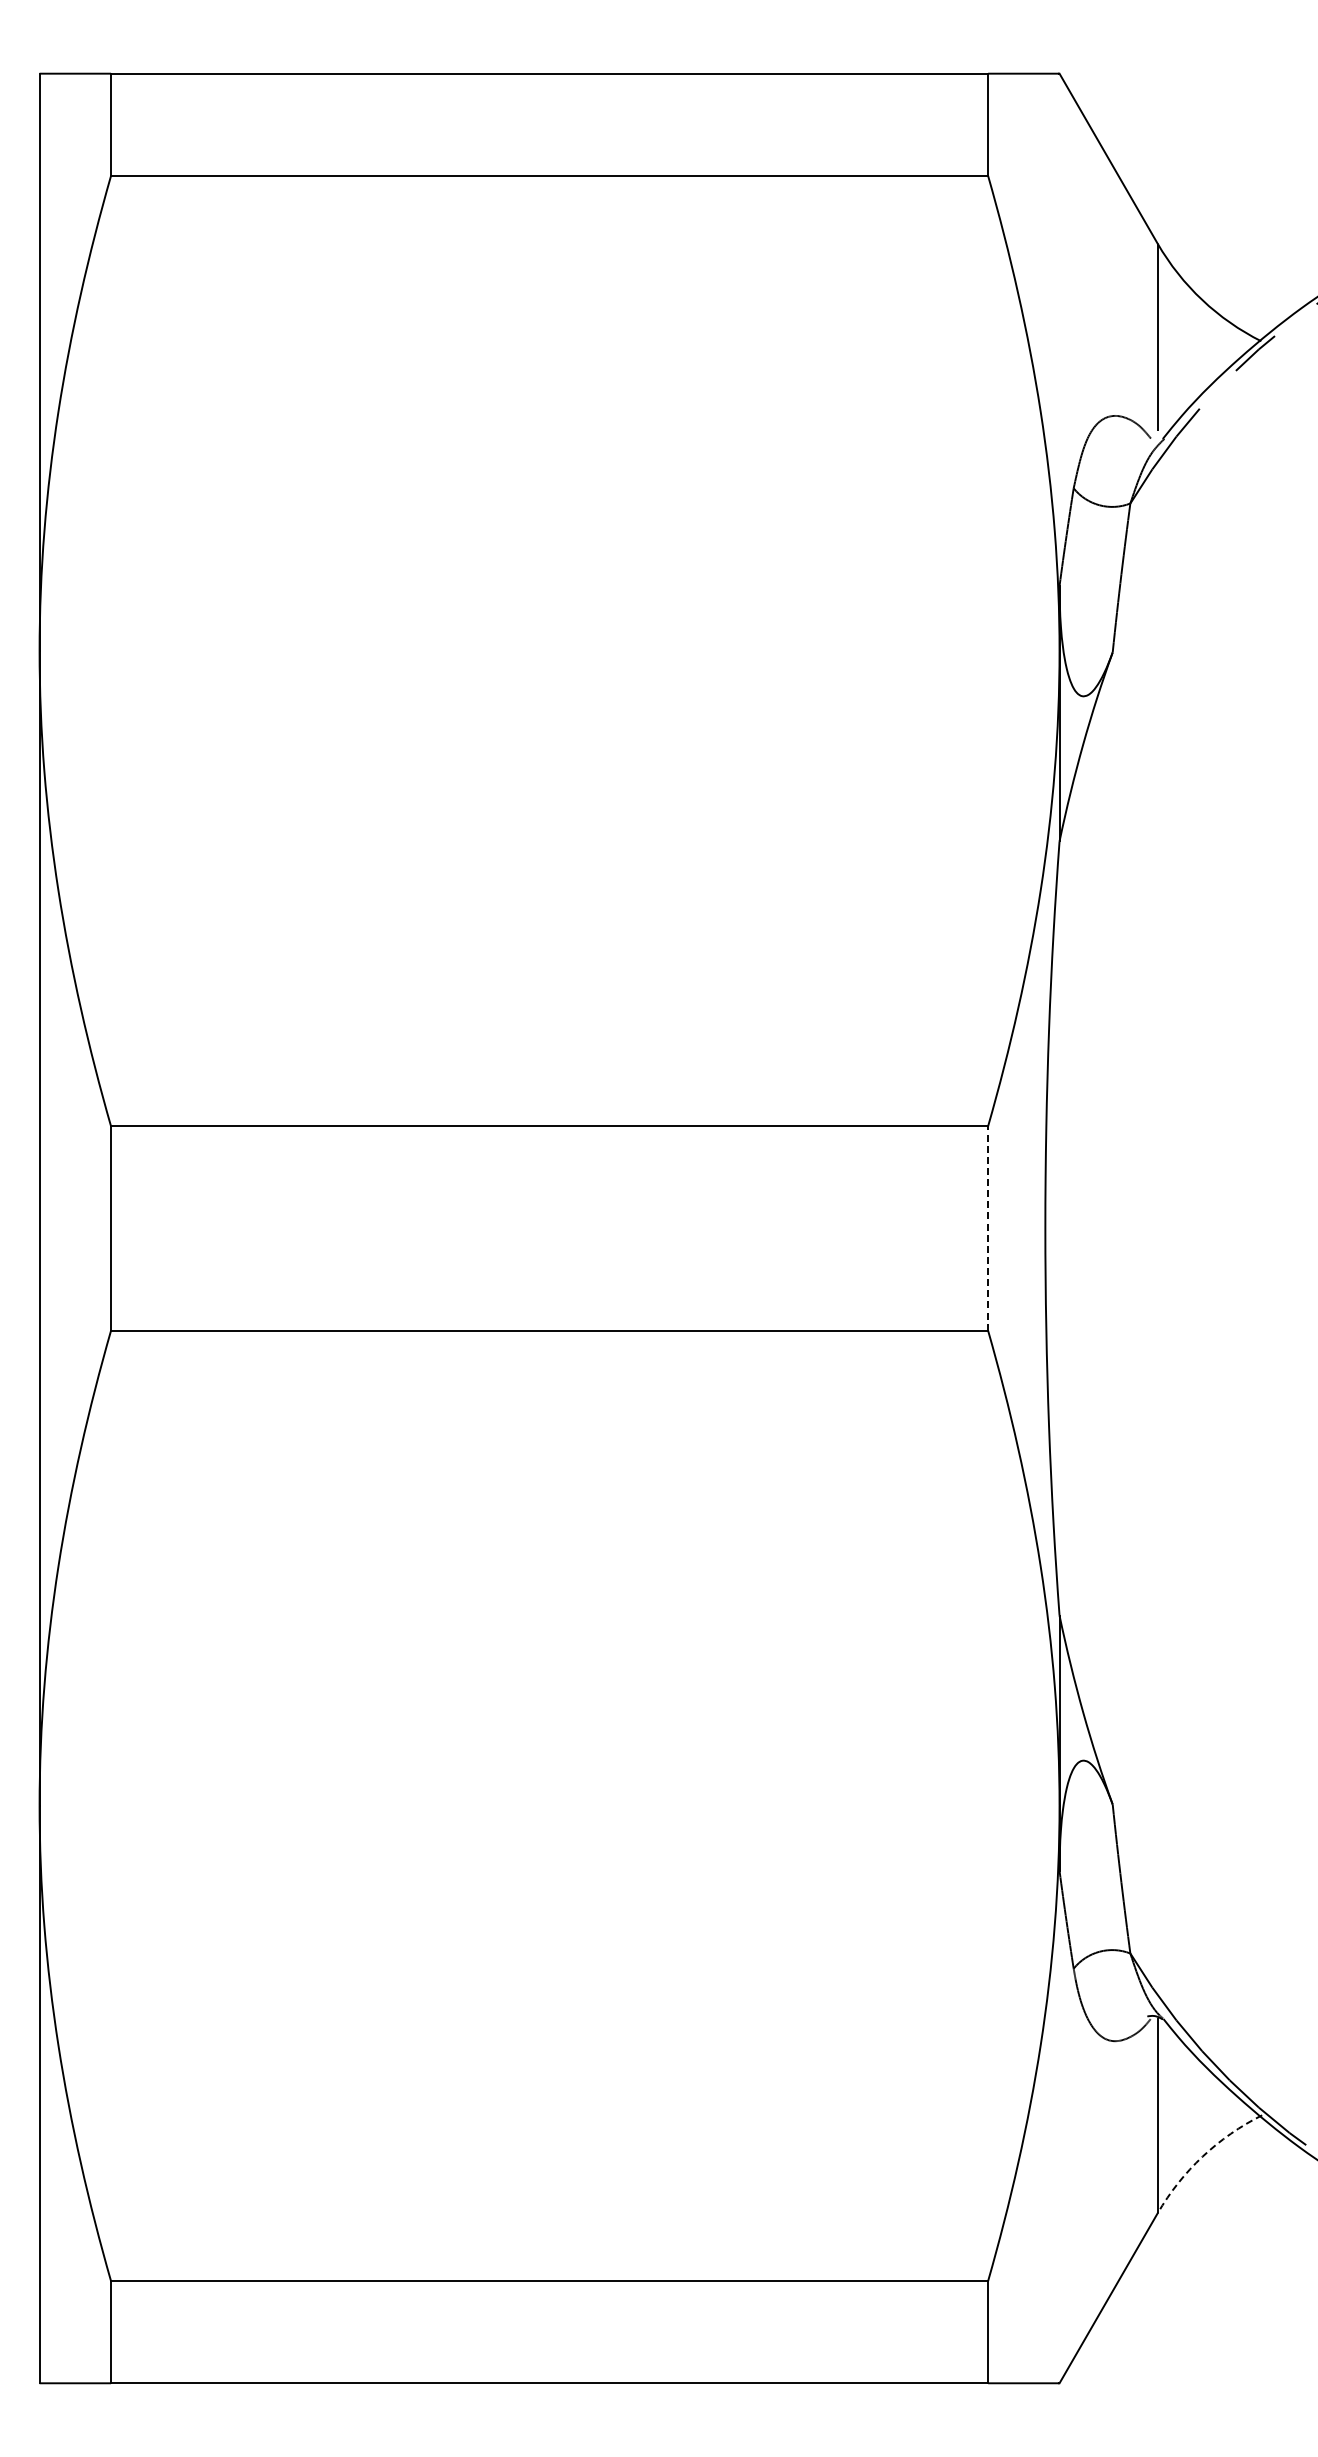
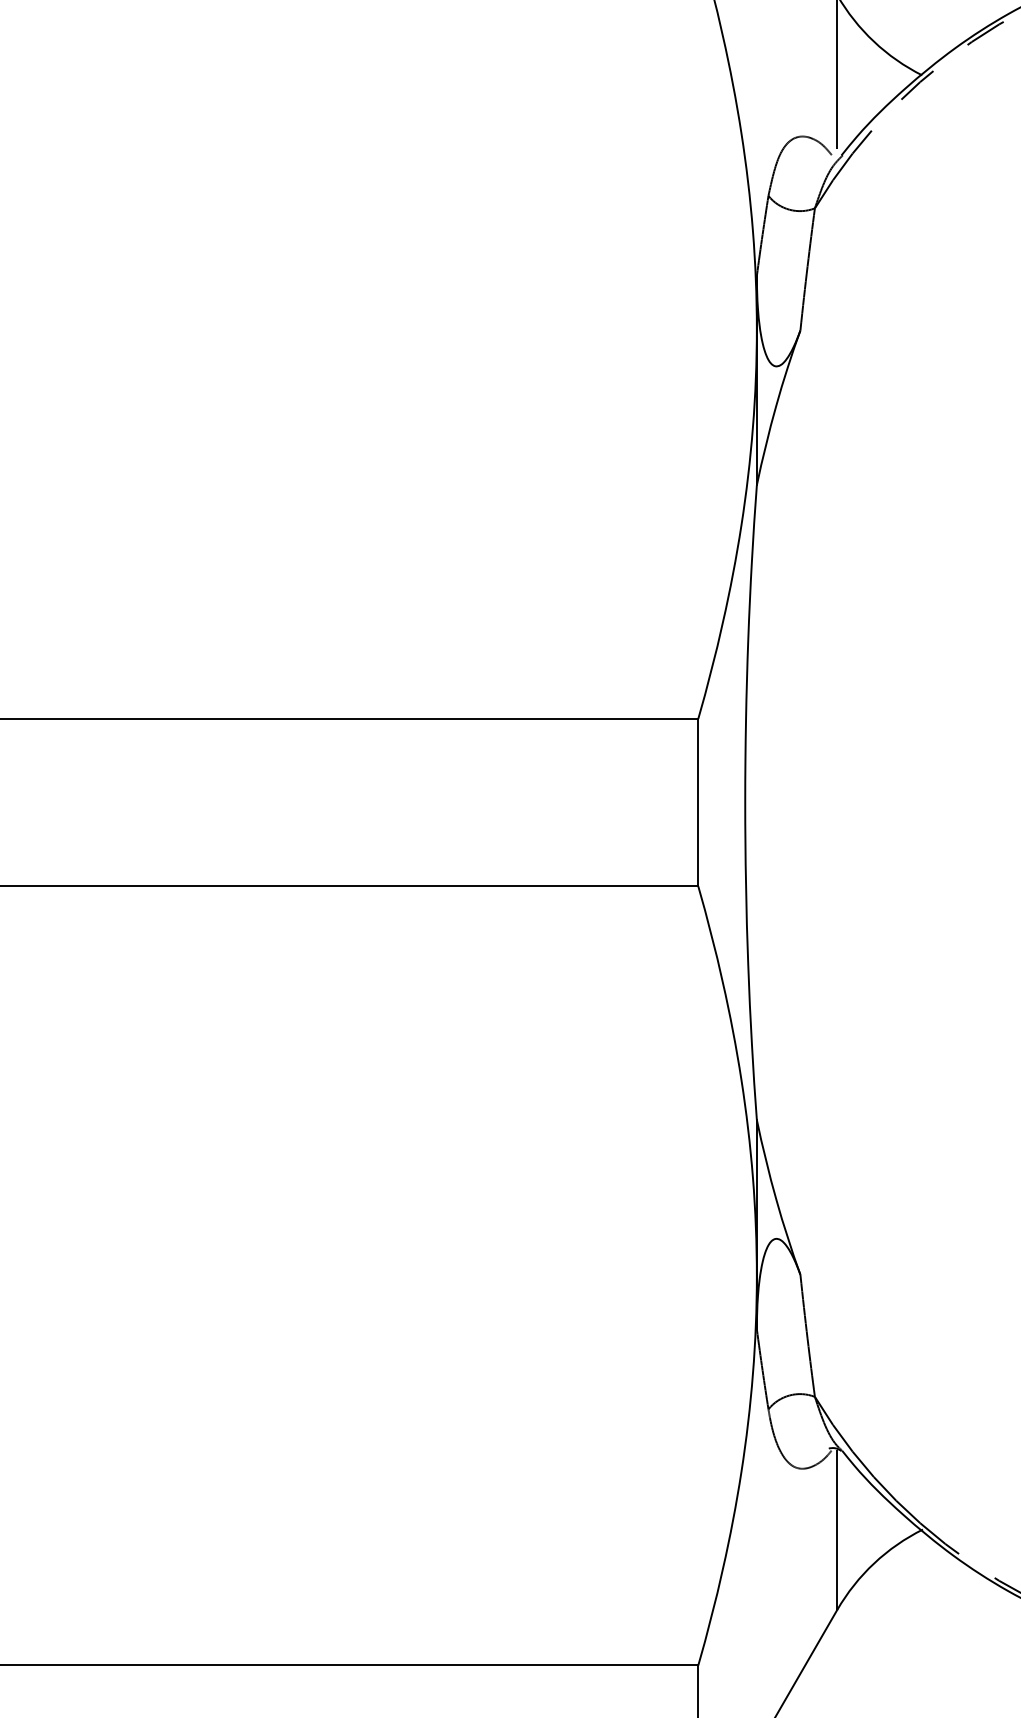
line: (988, 1228) -> (698, 802), dashed -> solid
arc: (1202, 2156) -> (874, 1563), dashed -> solid

